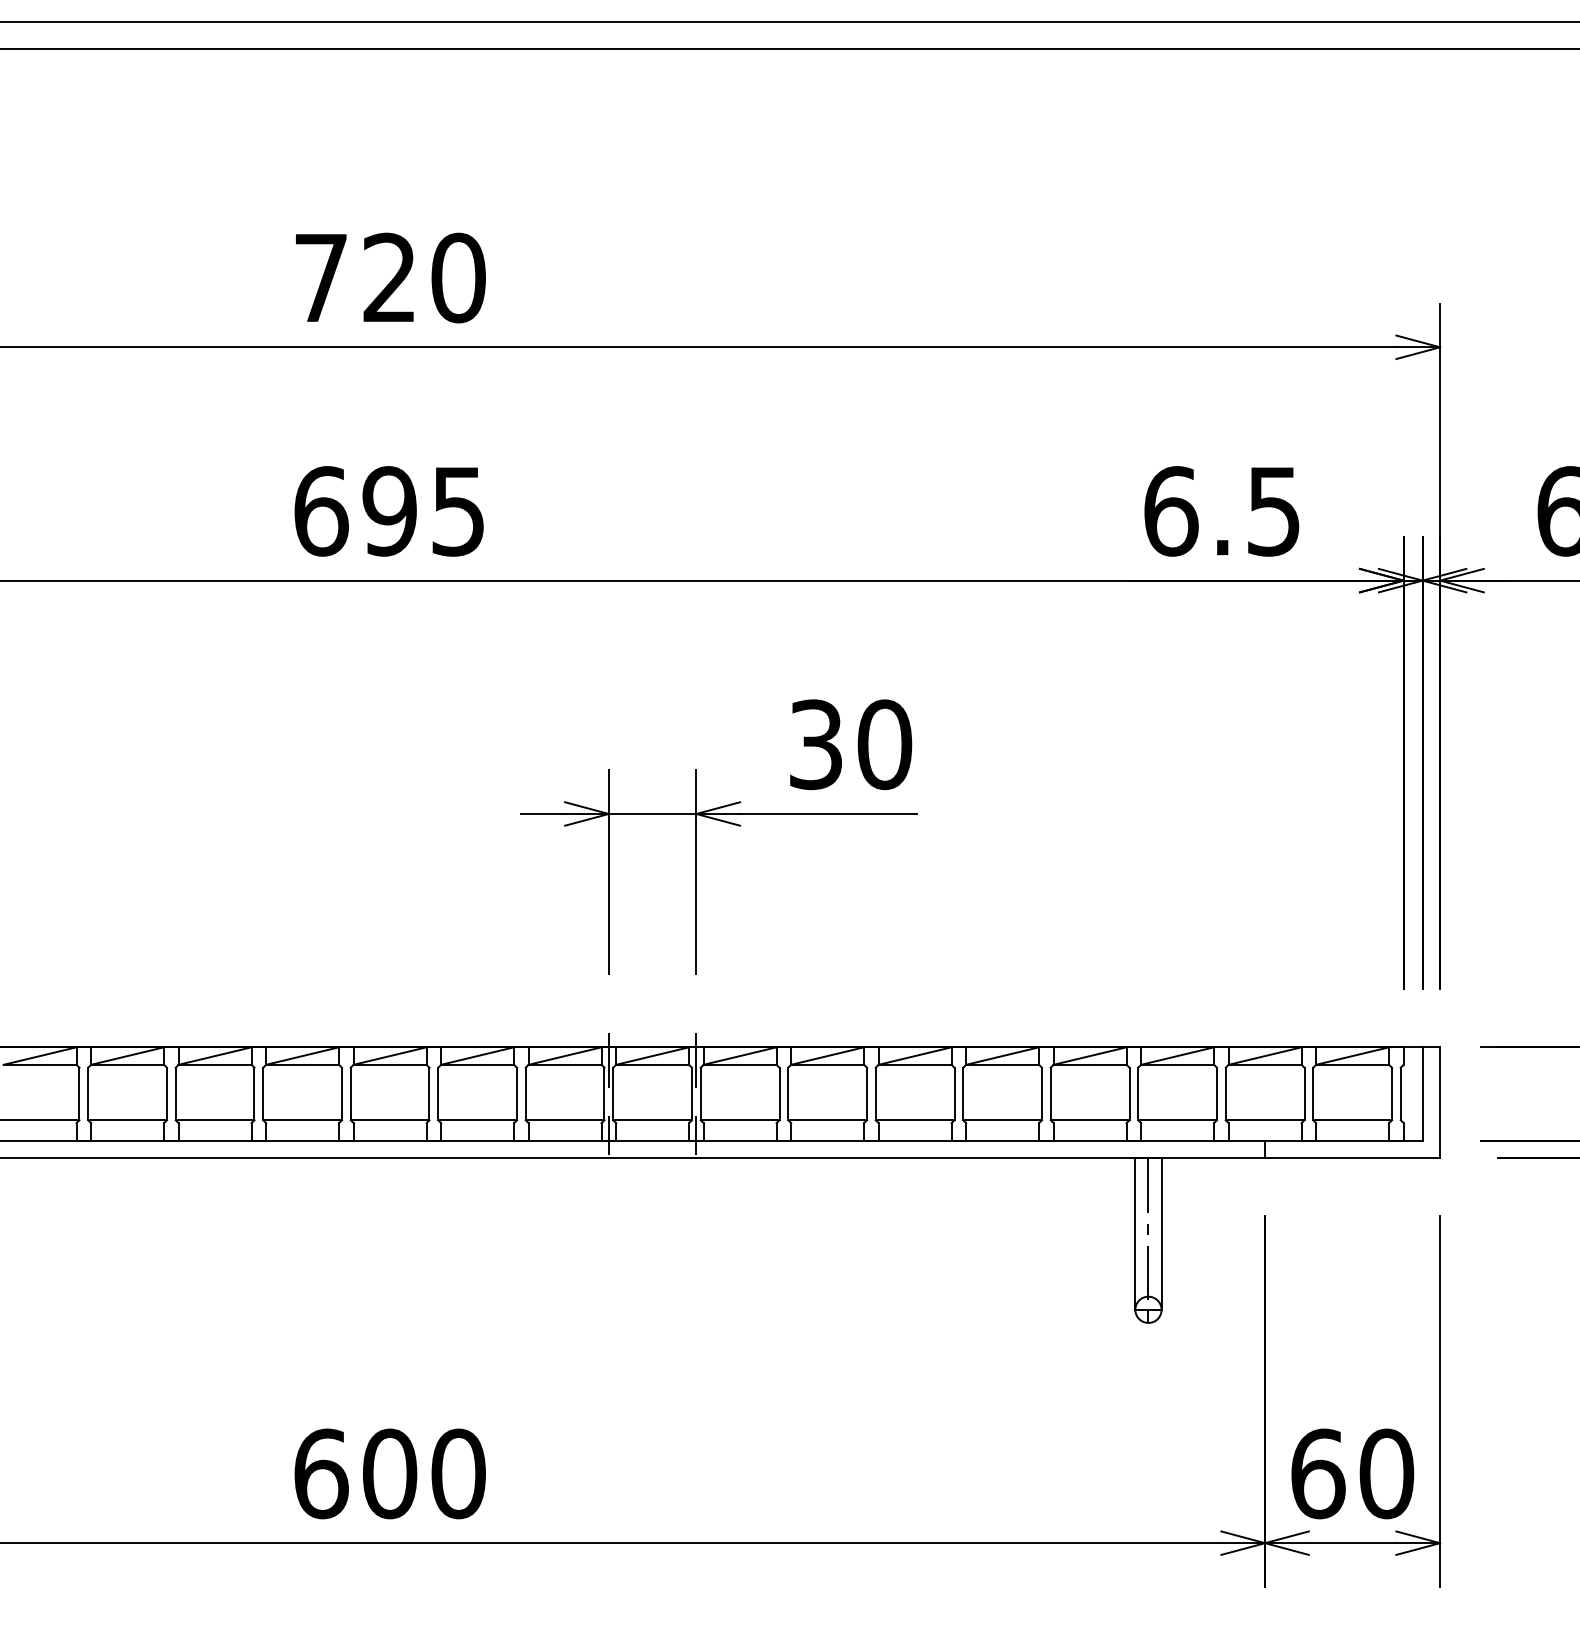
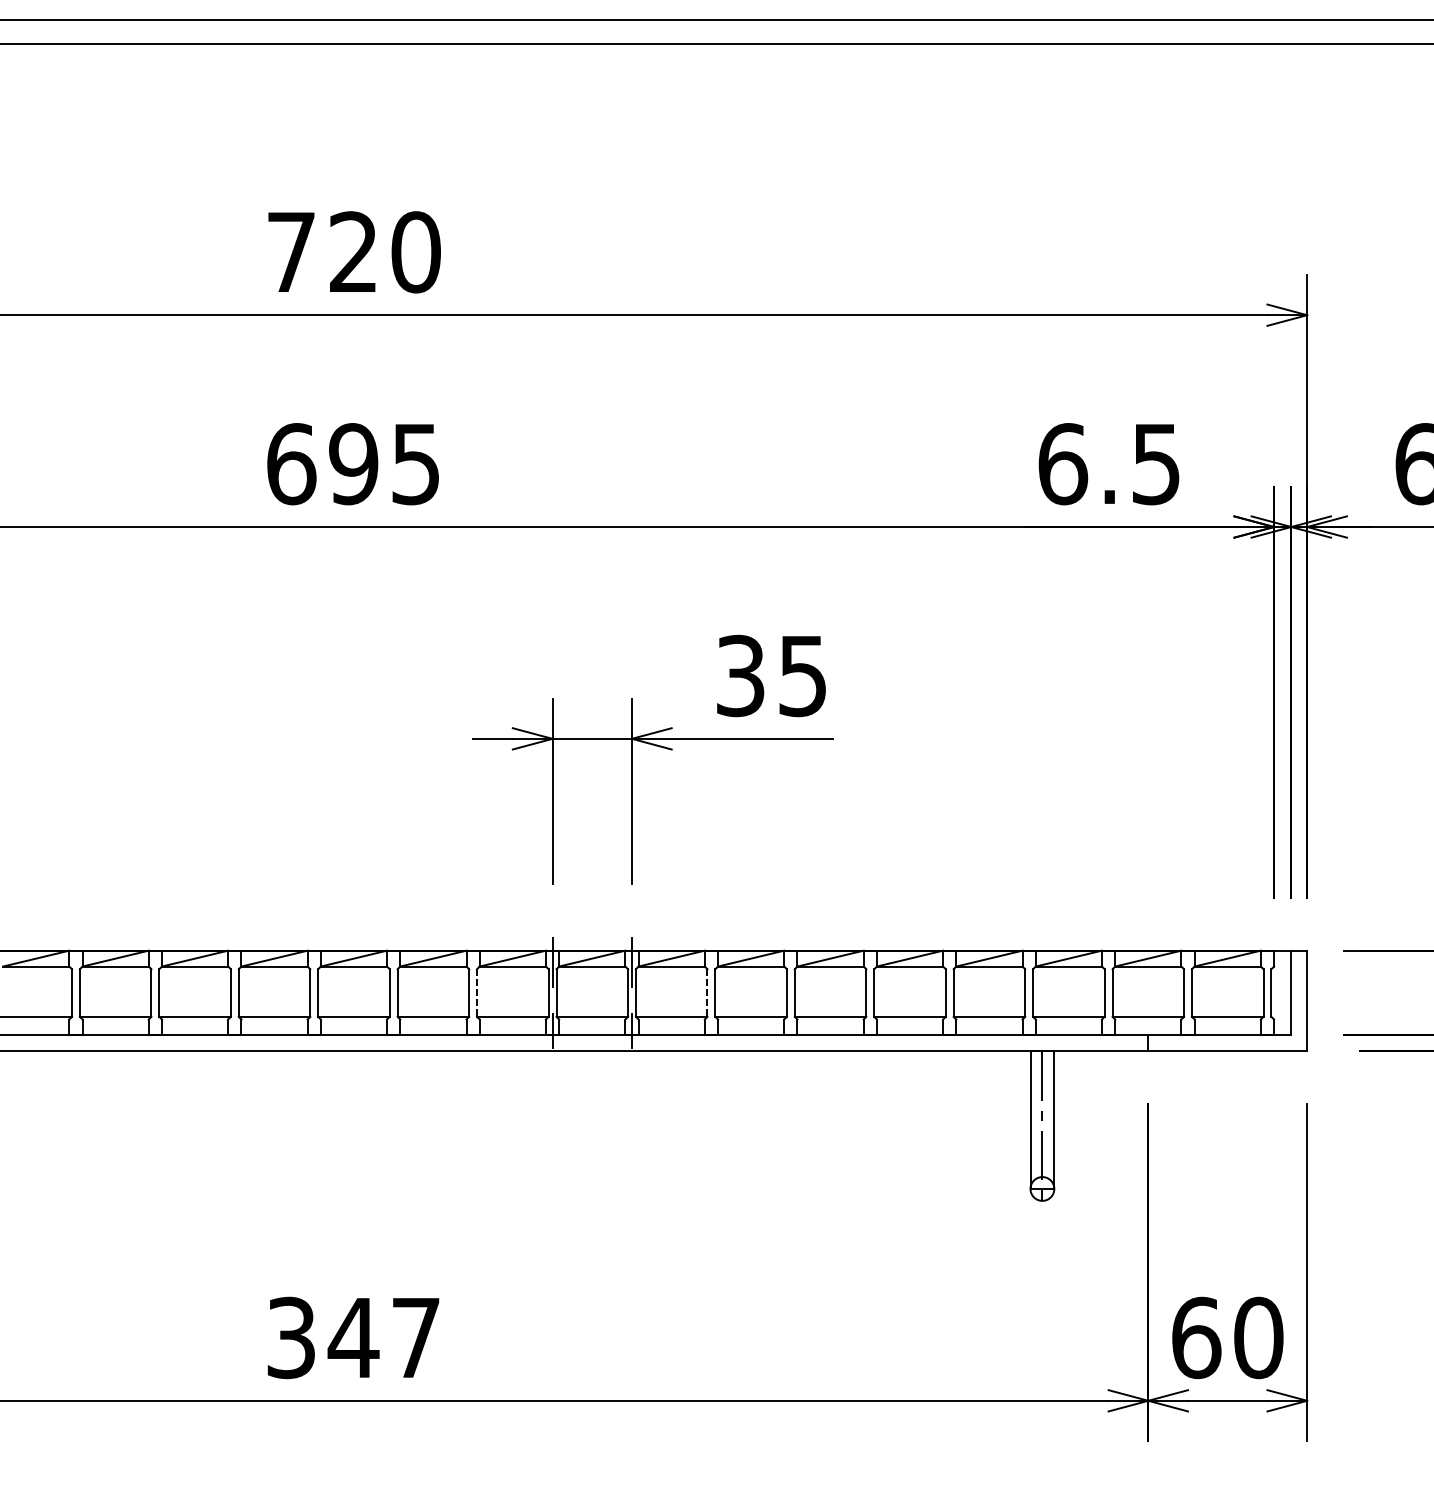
text: (884, 744) -> (802, 675), 30 -> 35
line: (525, 1094) -> (476, 993), solid -> dashed
line: (779, 1094) -> (707, 993), solid -> dashed
text: (389, 1473) -> (353, 1337), 600 -> 347

